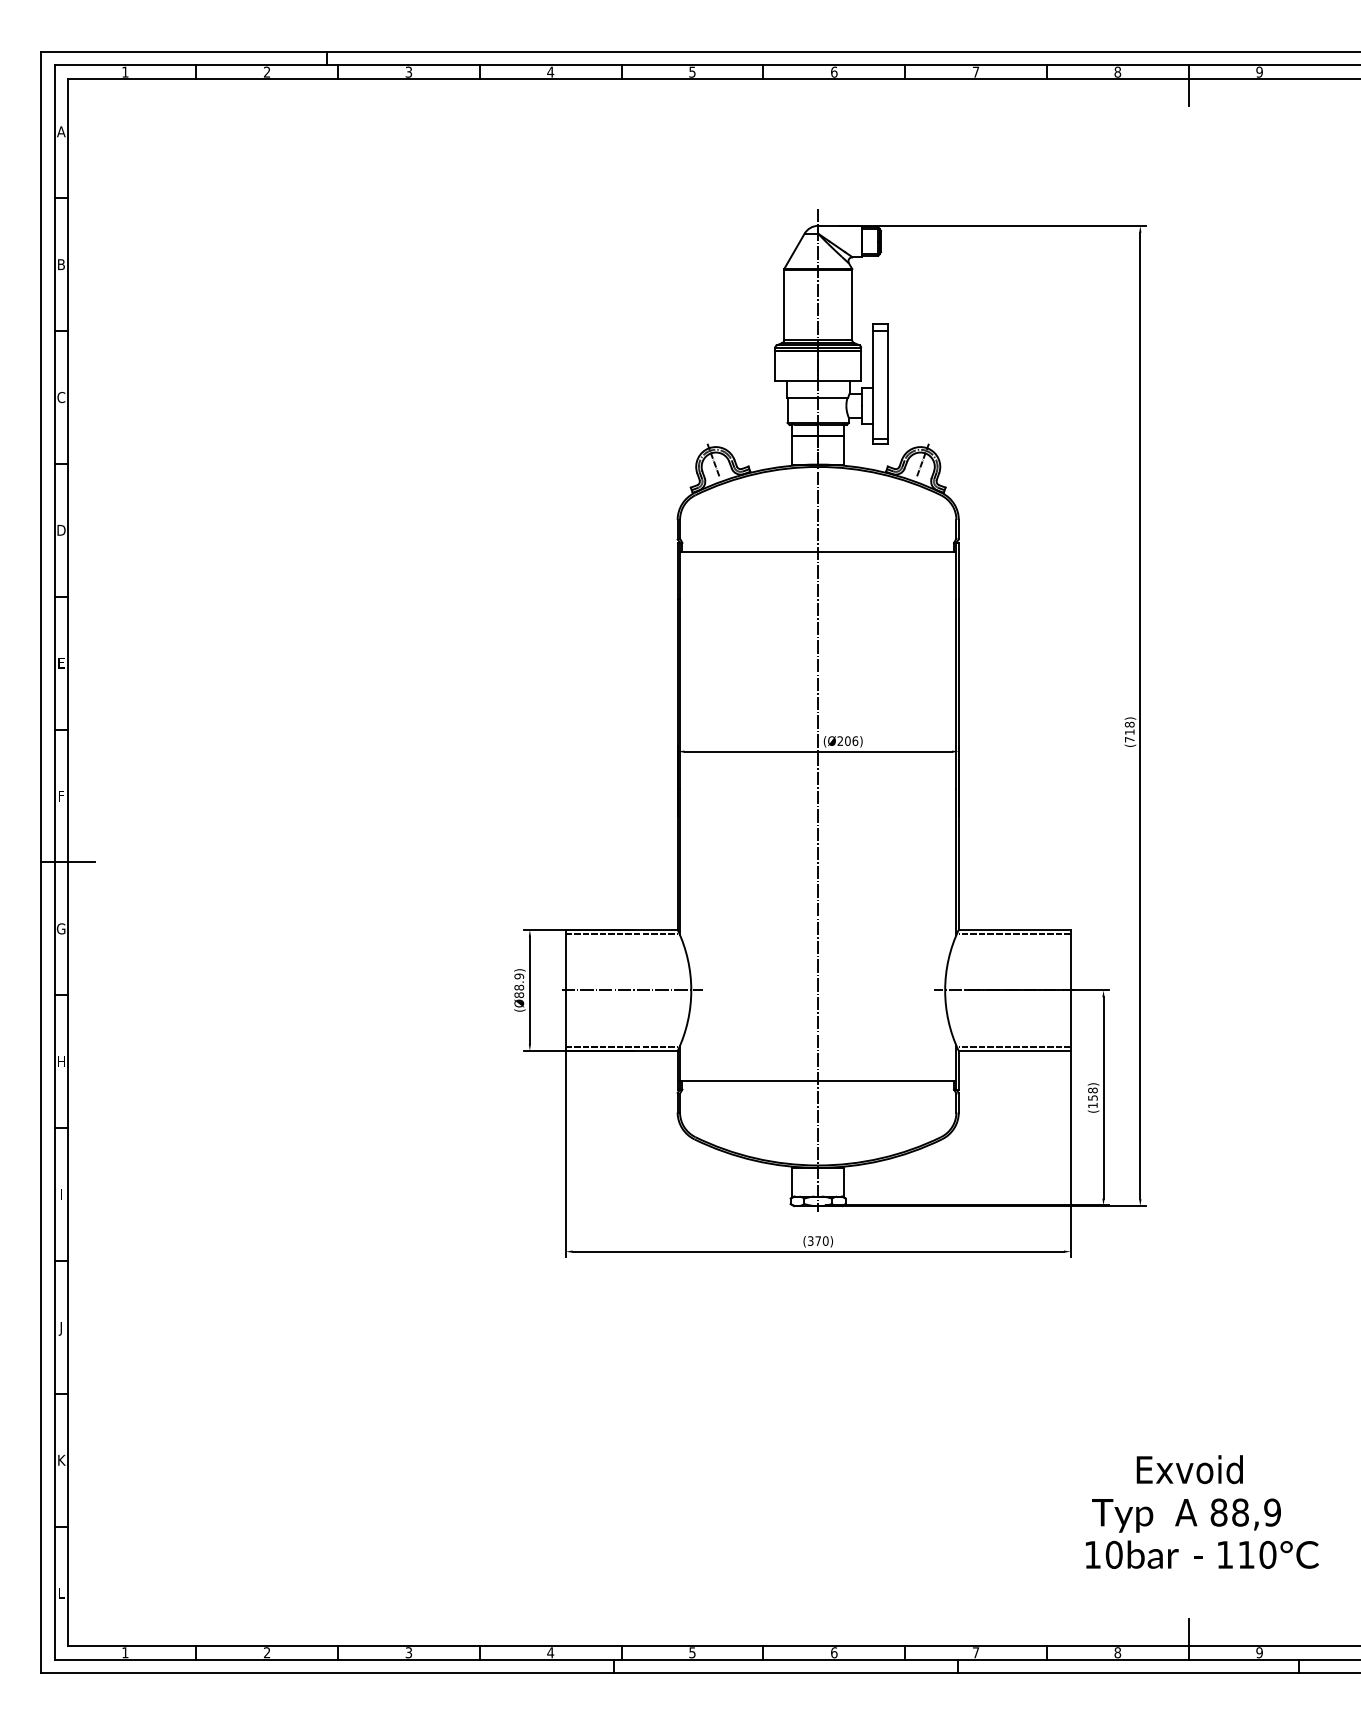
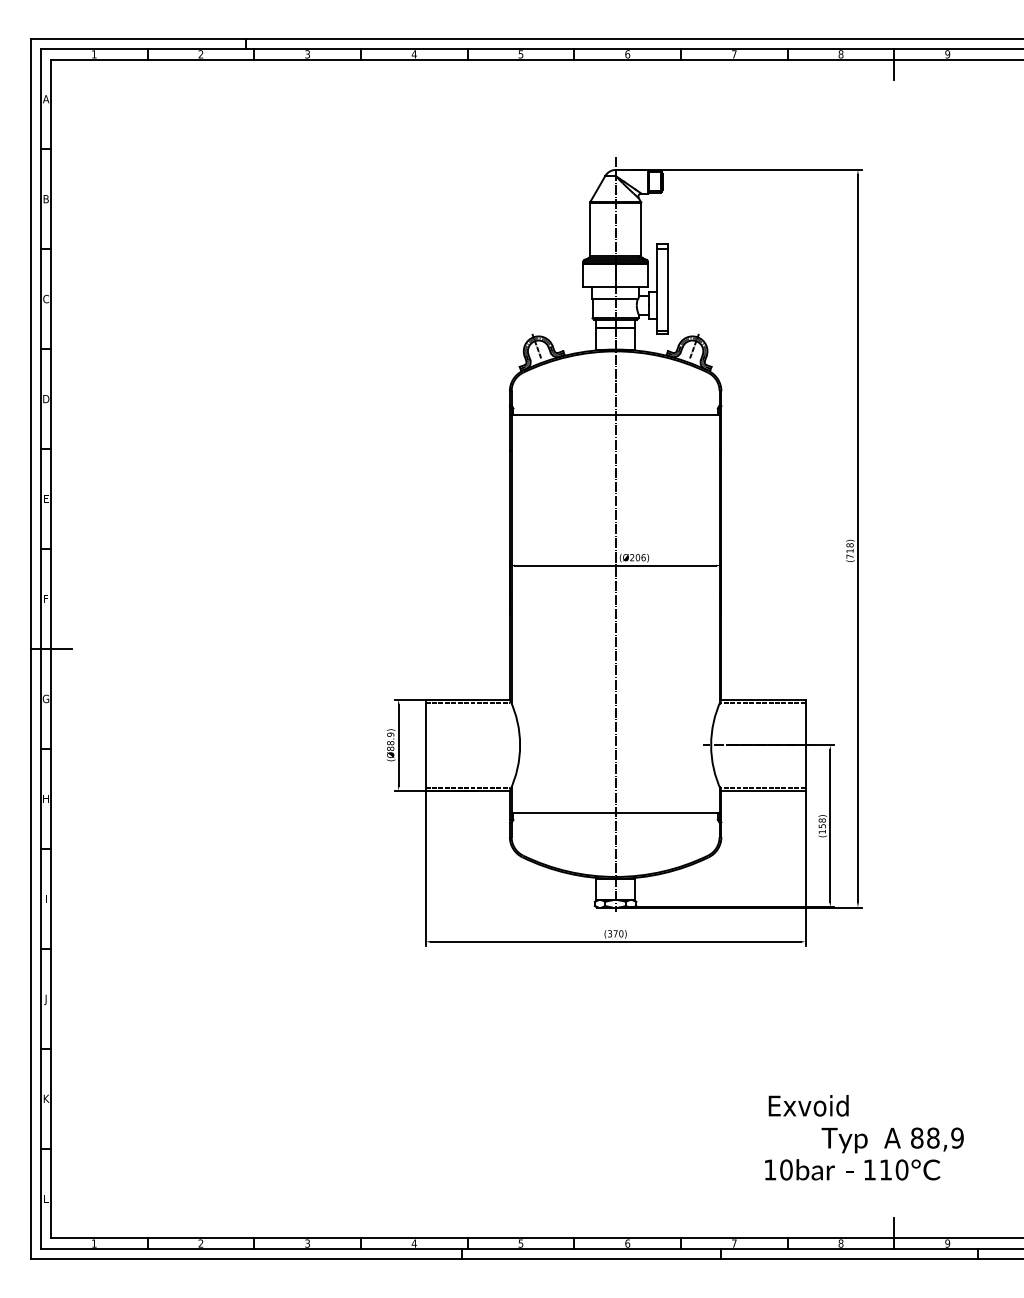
line: (631, 990) -> (475, 745), removed
text: (1189, 1469) -> (808, 1105), moved
text: (1202, 1554) -> (852, 1169), moved

